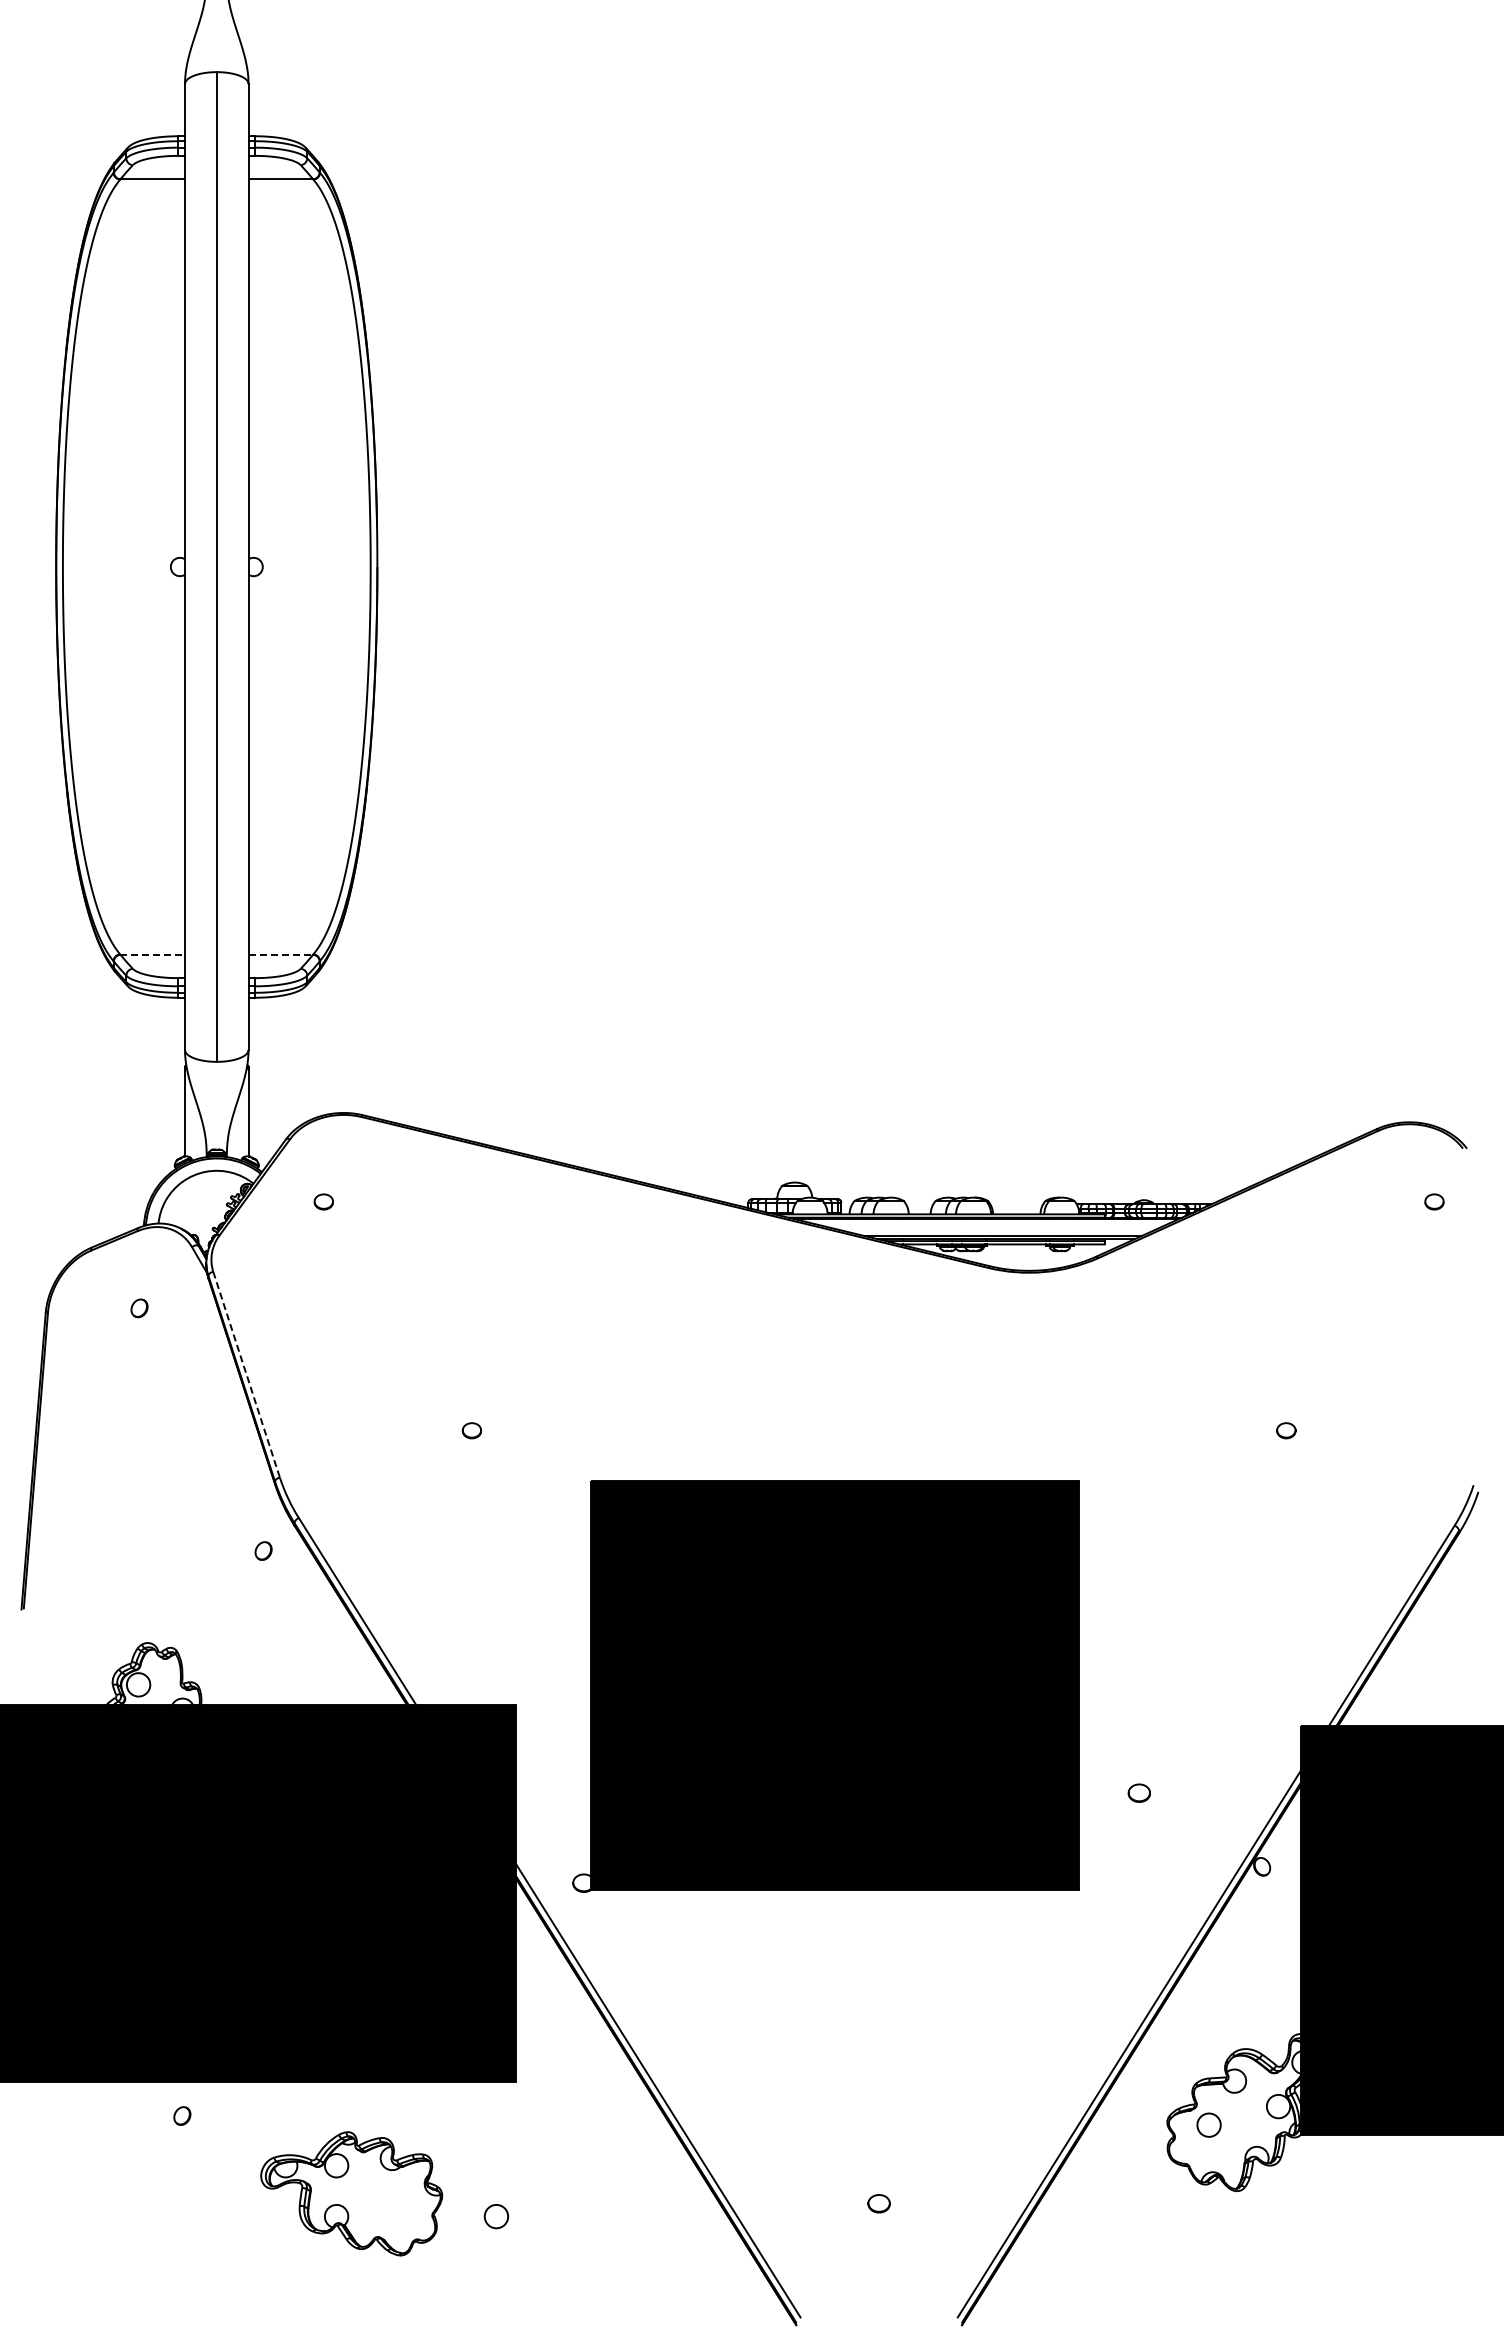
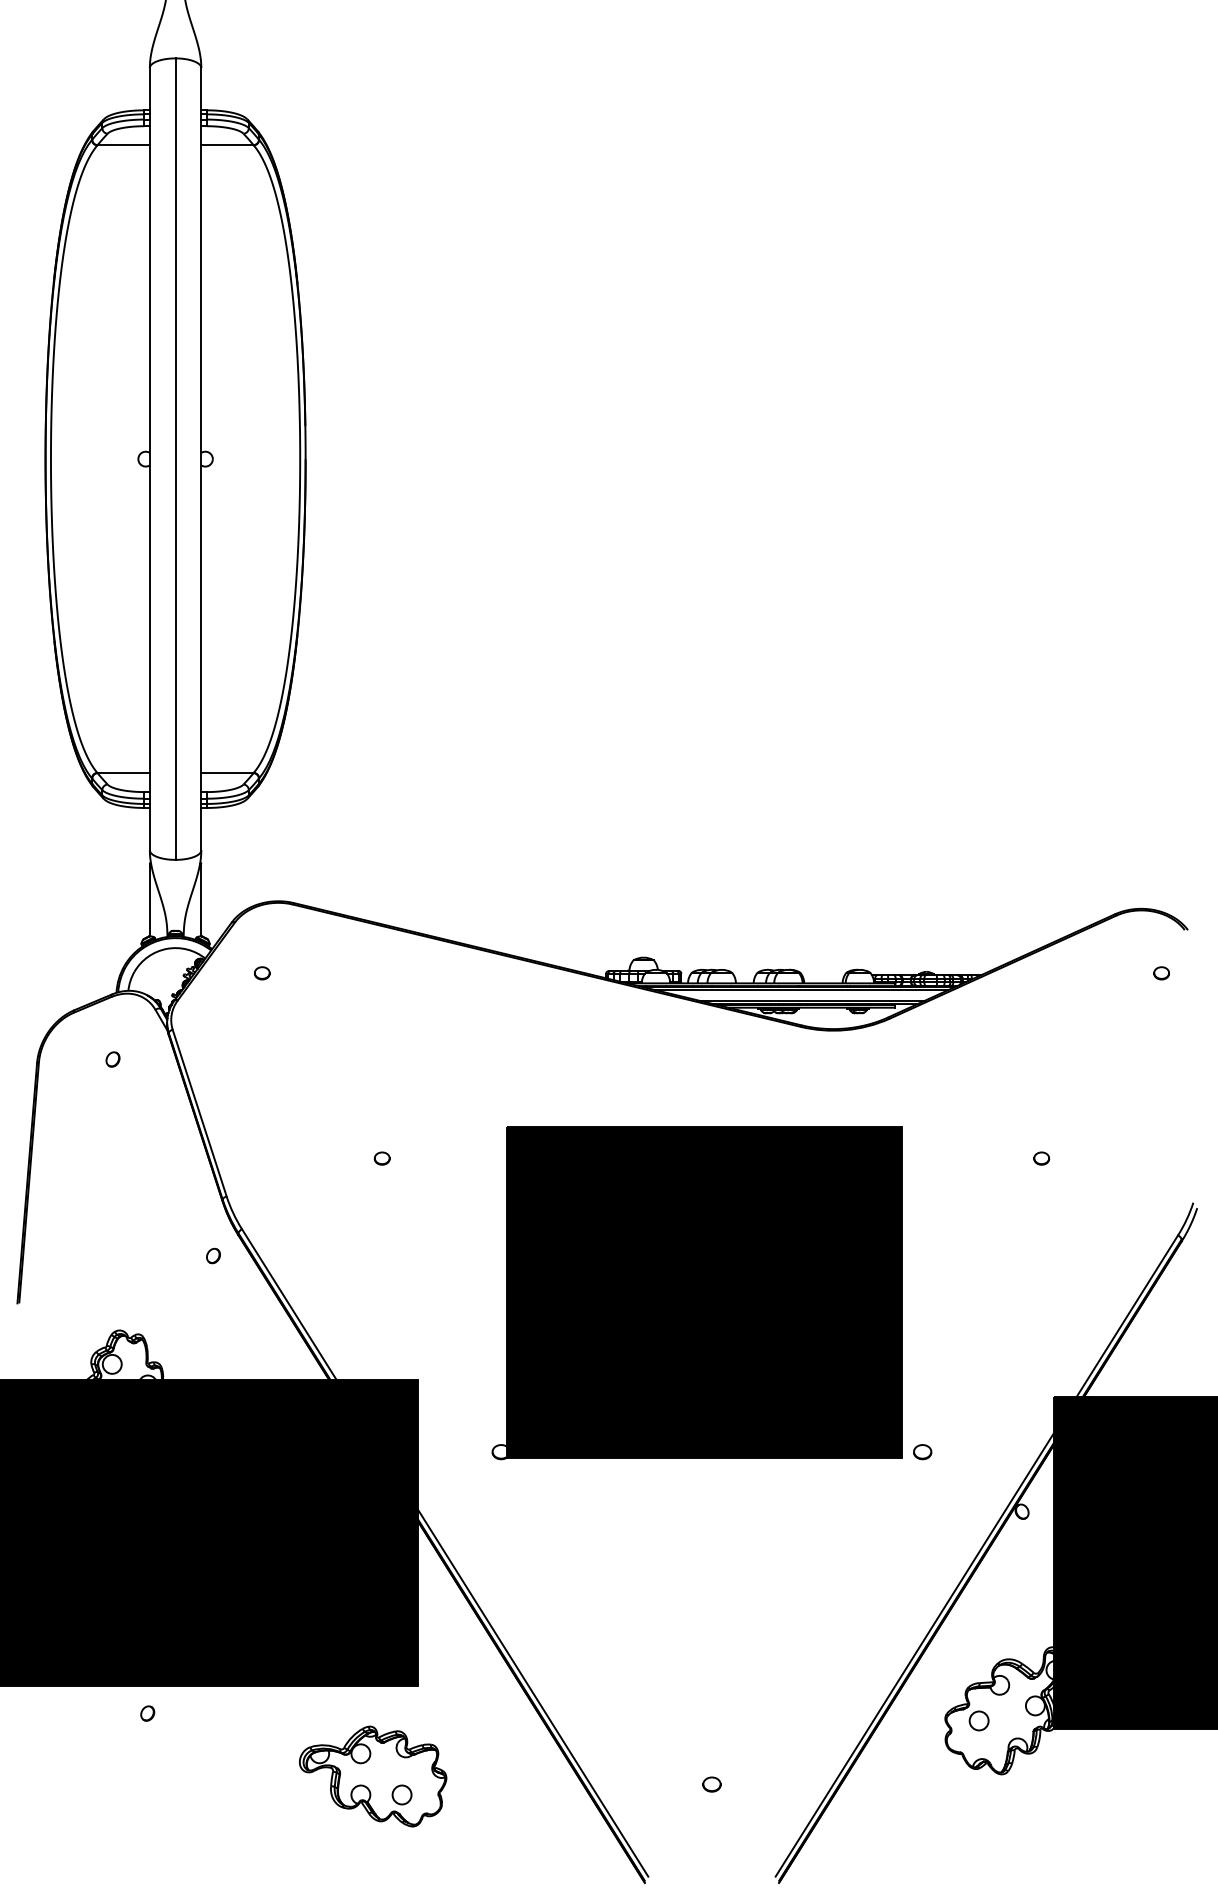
line: (153, 954) -> (124, 772), dashed -> solid
line: (281, 954) -> (227, 772), dashed -> solid
line: (990, 1222) -> (802, 989), added
line: (246, 1375) -> (199, 1113), dashed -> solid
part: (825, 1686) -> (696, 1292), moved
part: (351, 2193) -> (372, 1776), moved

